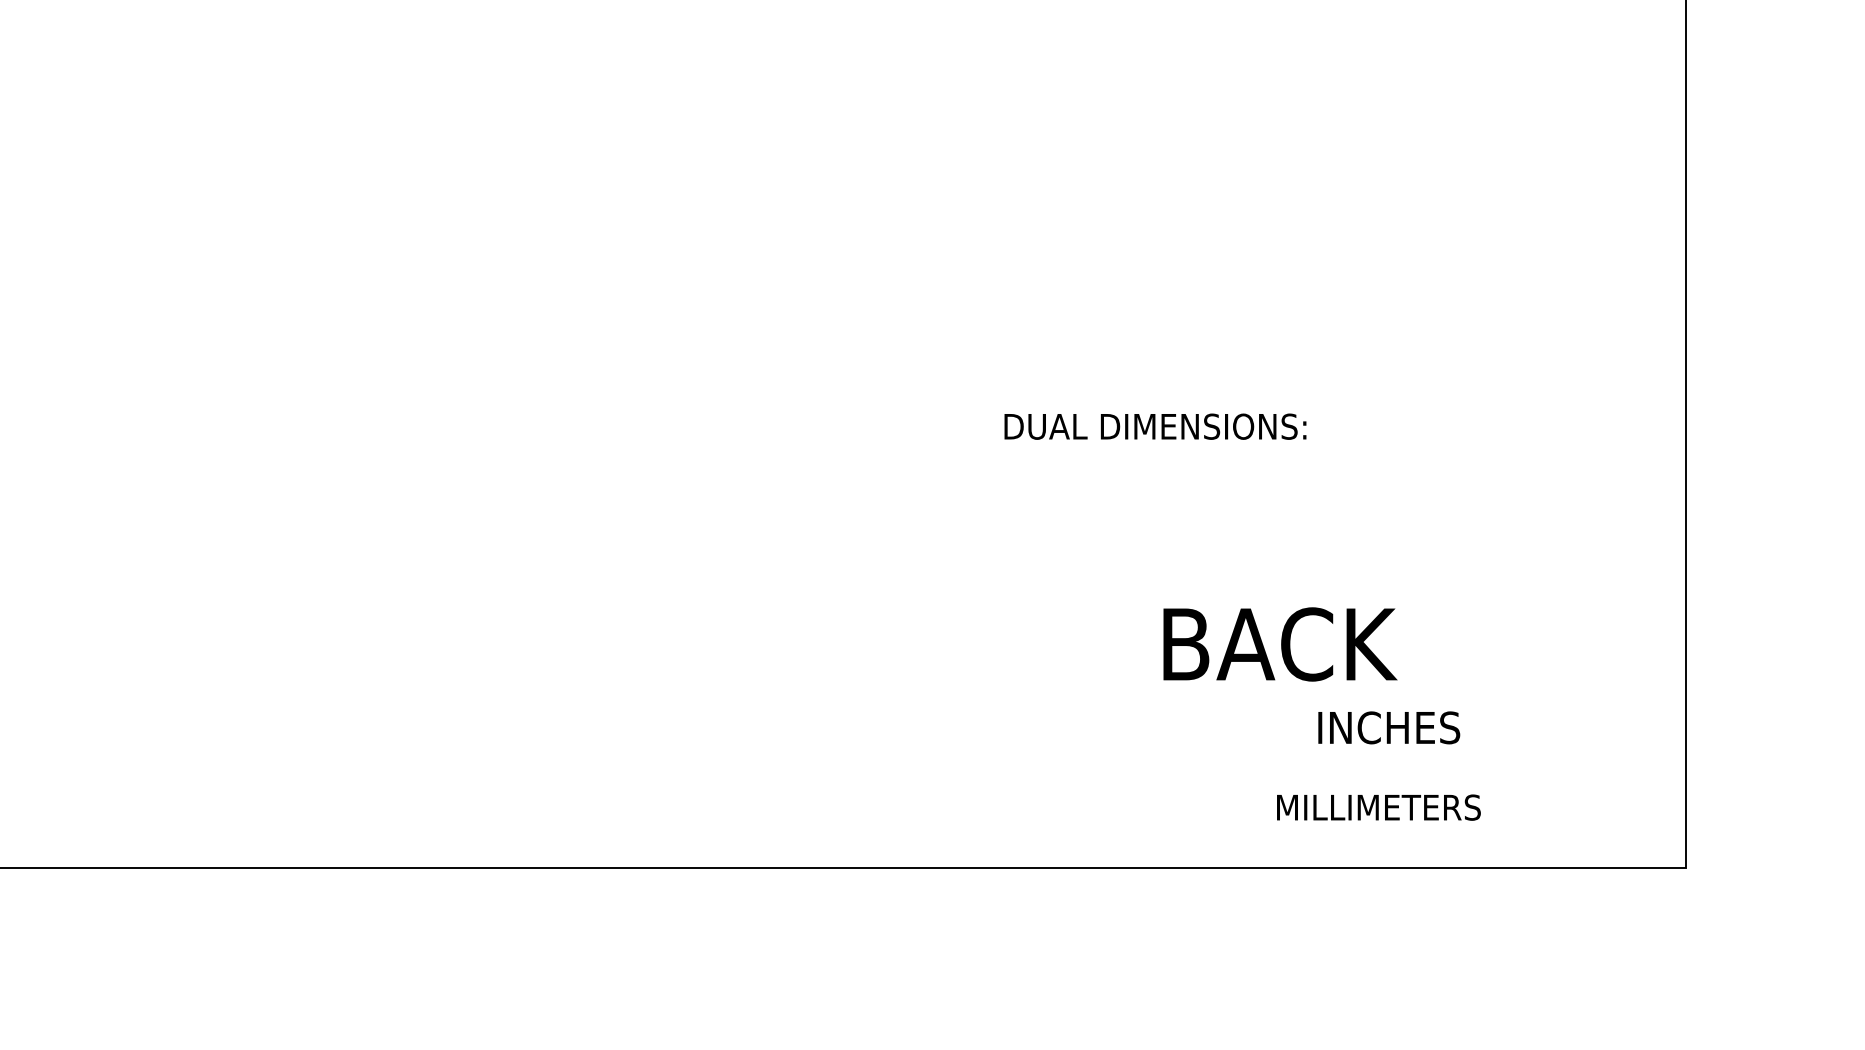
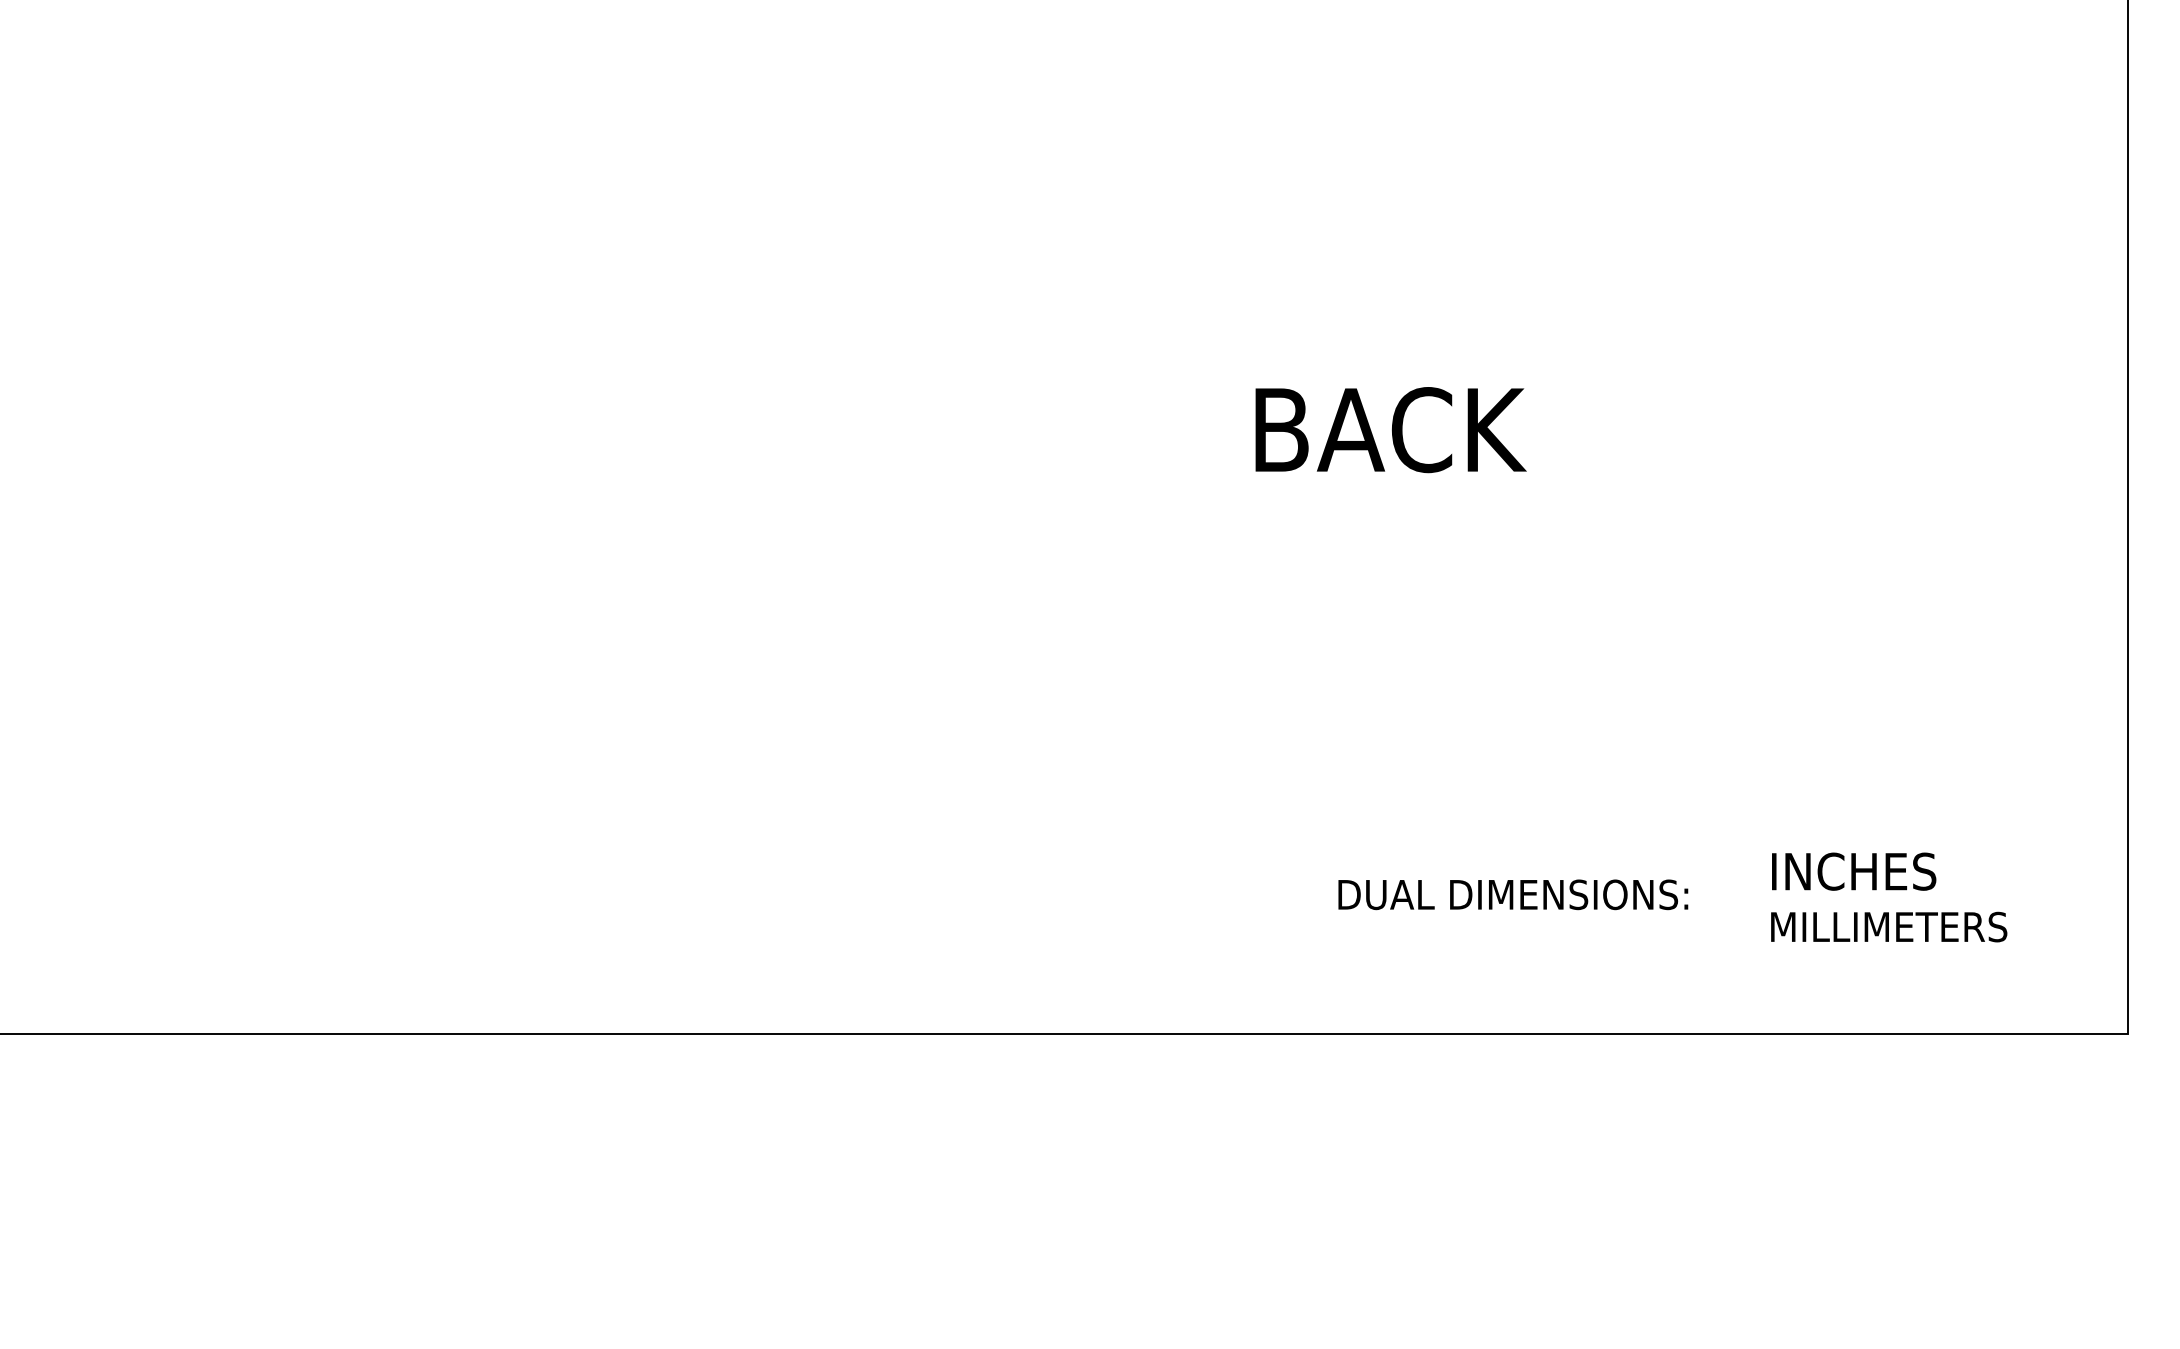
text: (1155, 426) -> (1513, 894), moved
text: (1279, 644) -> (1390, 430), moved
text: (1389, 727) -> (1854, 871), moved
text: (1379, 807) -> (1889, 926), moved

